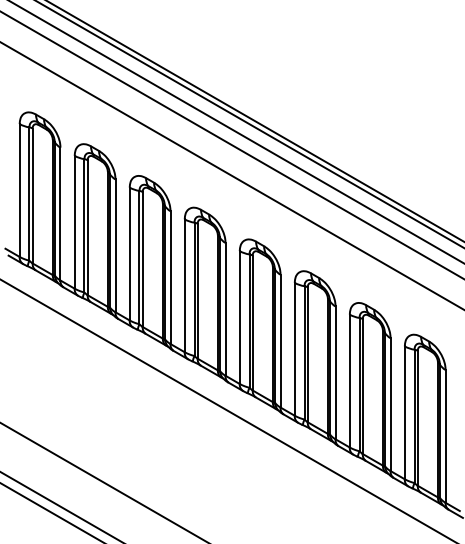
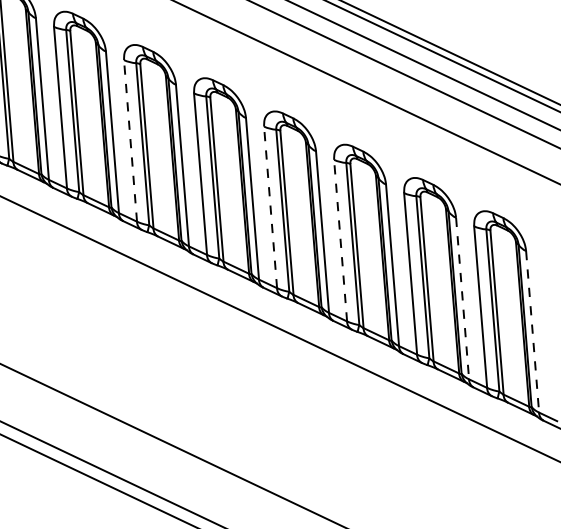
line: (129, 253) -> (130, 140), solid -> dashed
line: (239, 317) -> (270, 207), solid -> dashed
line: (294, 348) -> (340, 239), solid -> dashed
line: (390, 405) -> (462, 299), solid -> dashed
line: (445, 436) -> (532, 331), solid -> dashed

